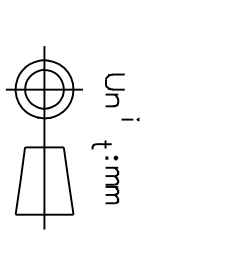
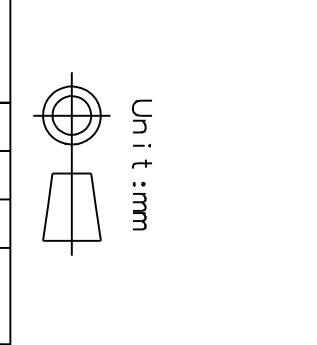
part: (130, 119) -> (141, 145), moved
part: (101, 144) -> (141, 163), moved

